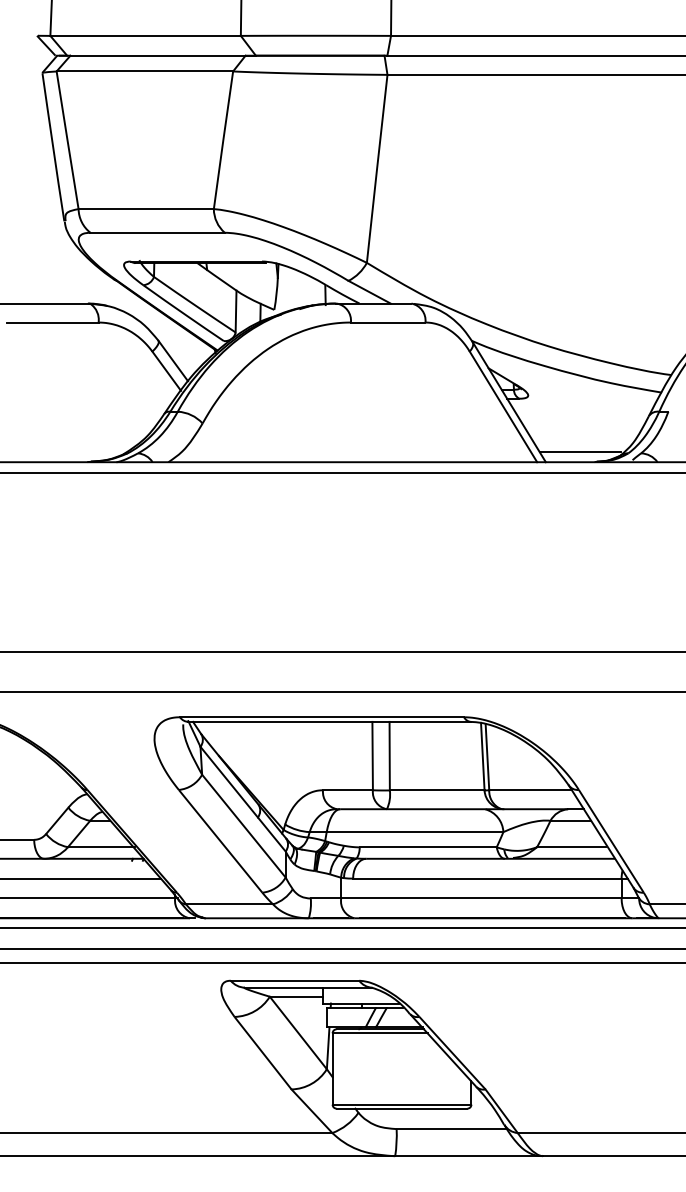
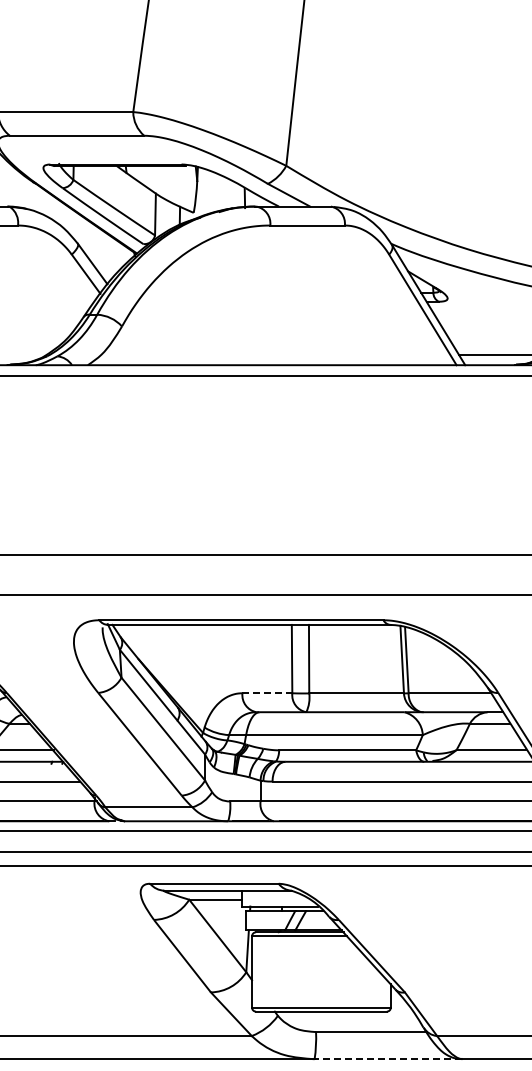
line: (347, 790) -> (266, 693), solid -> dashed
line: (469, 1156) -> (388, 1059), solid -> dashed

